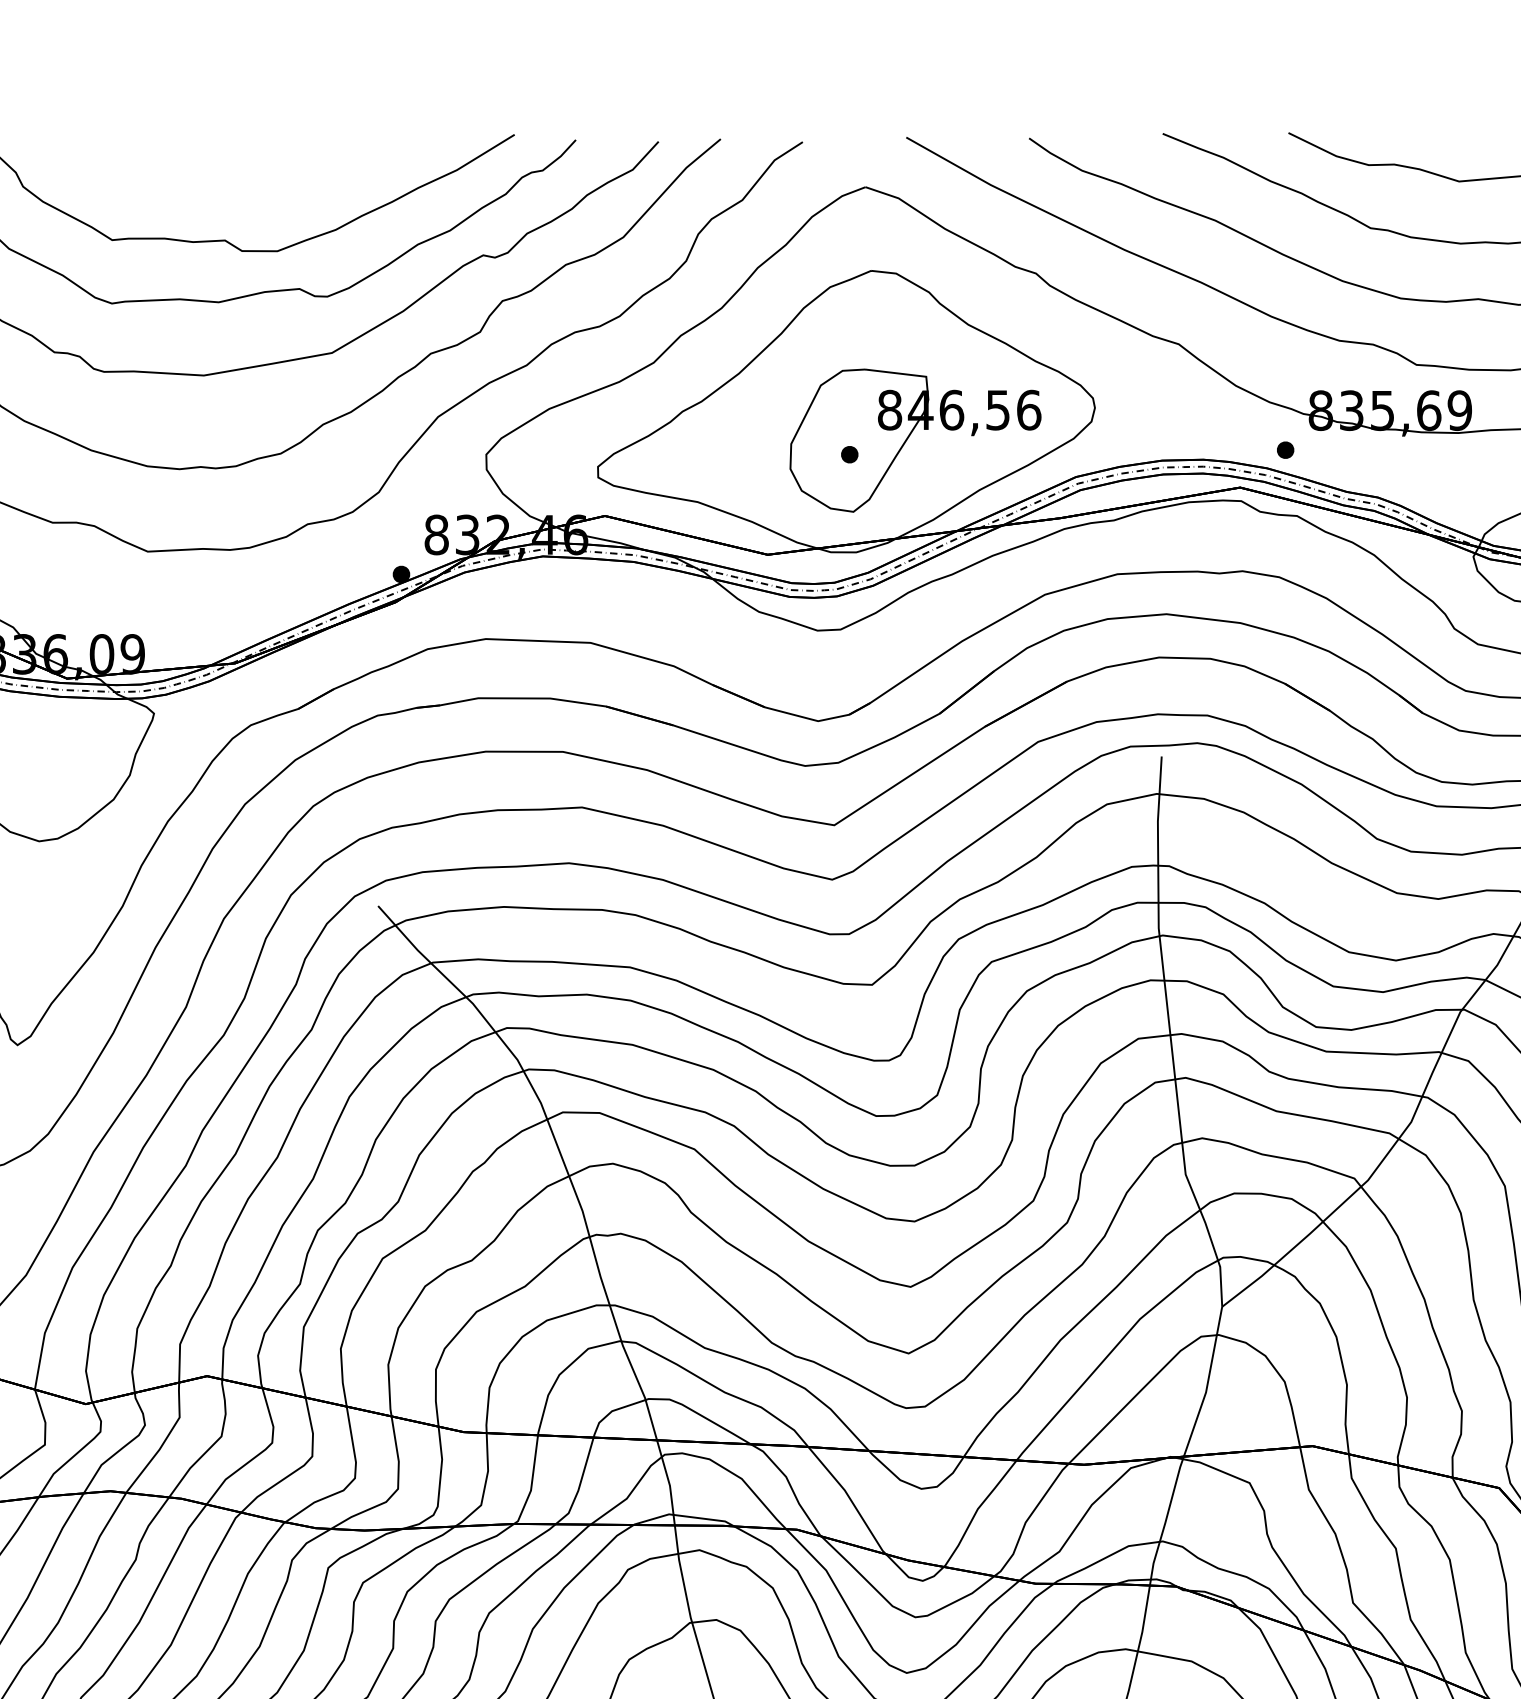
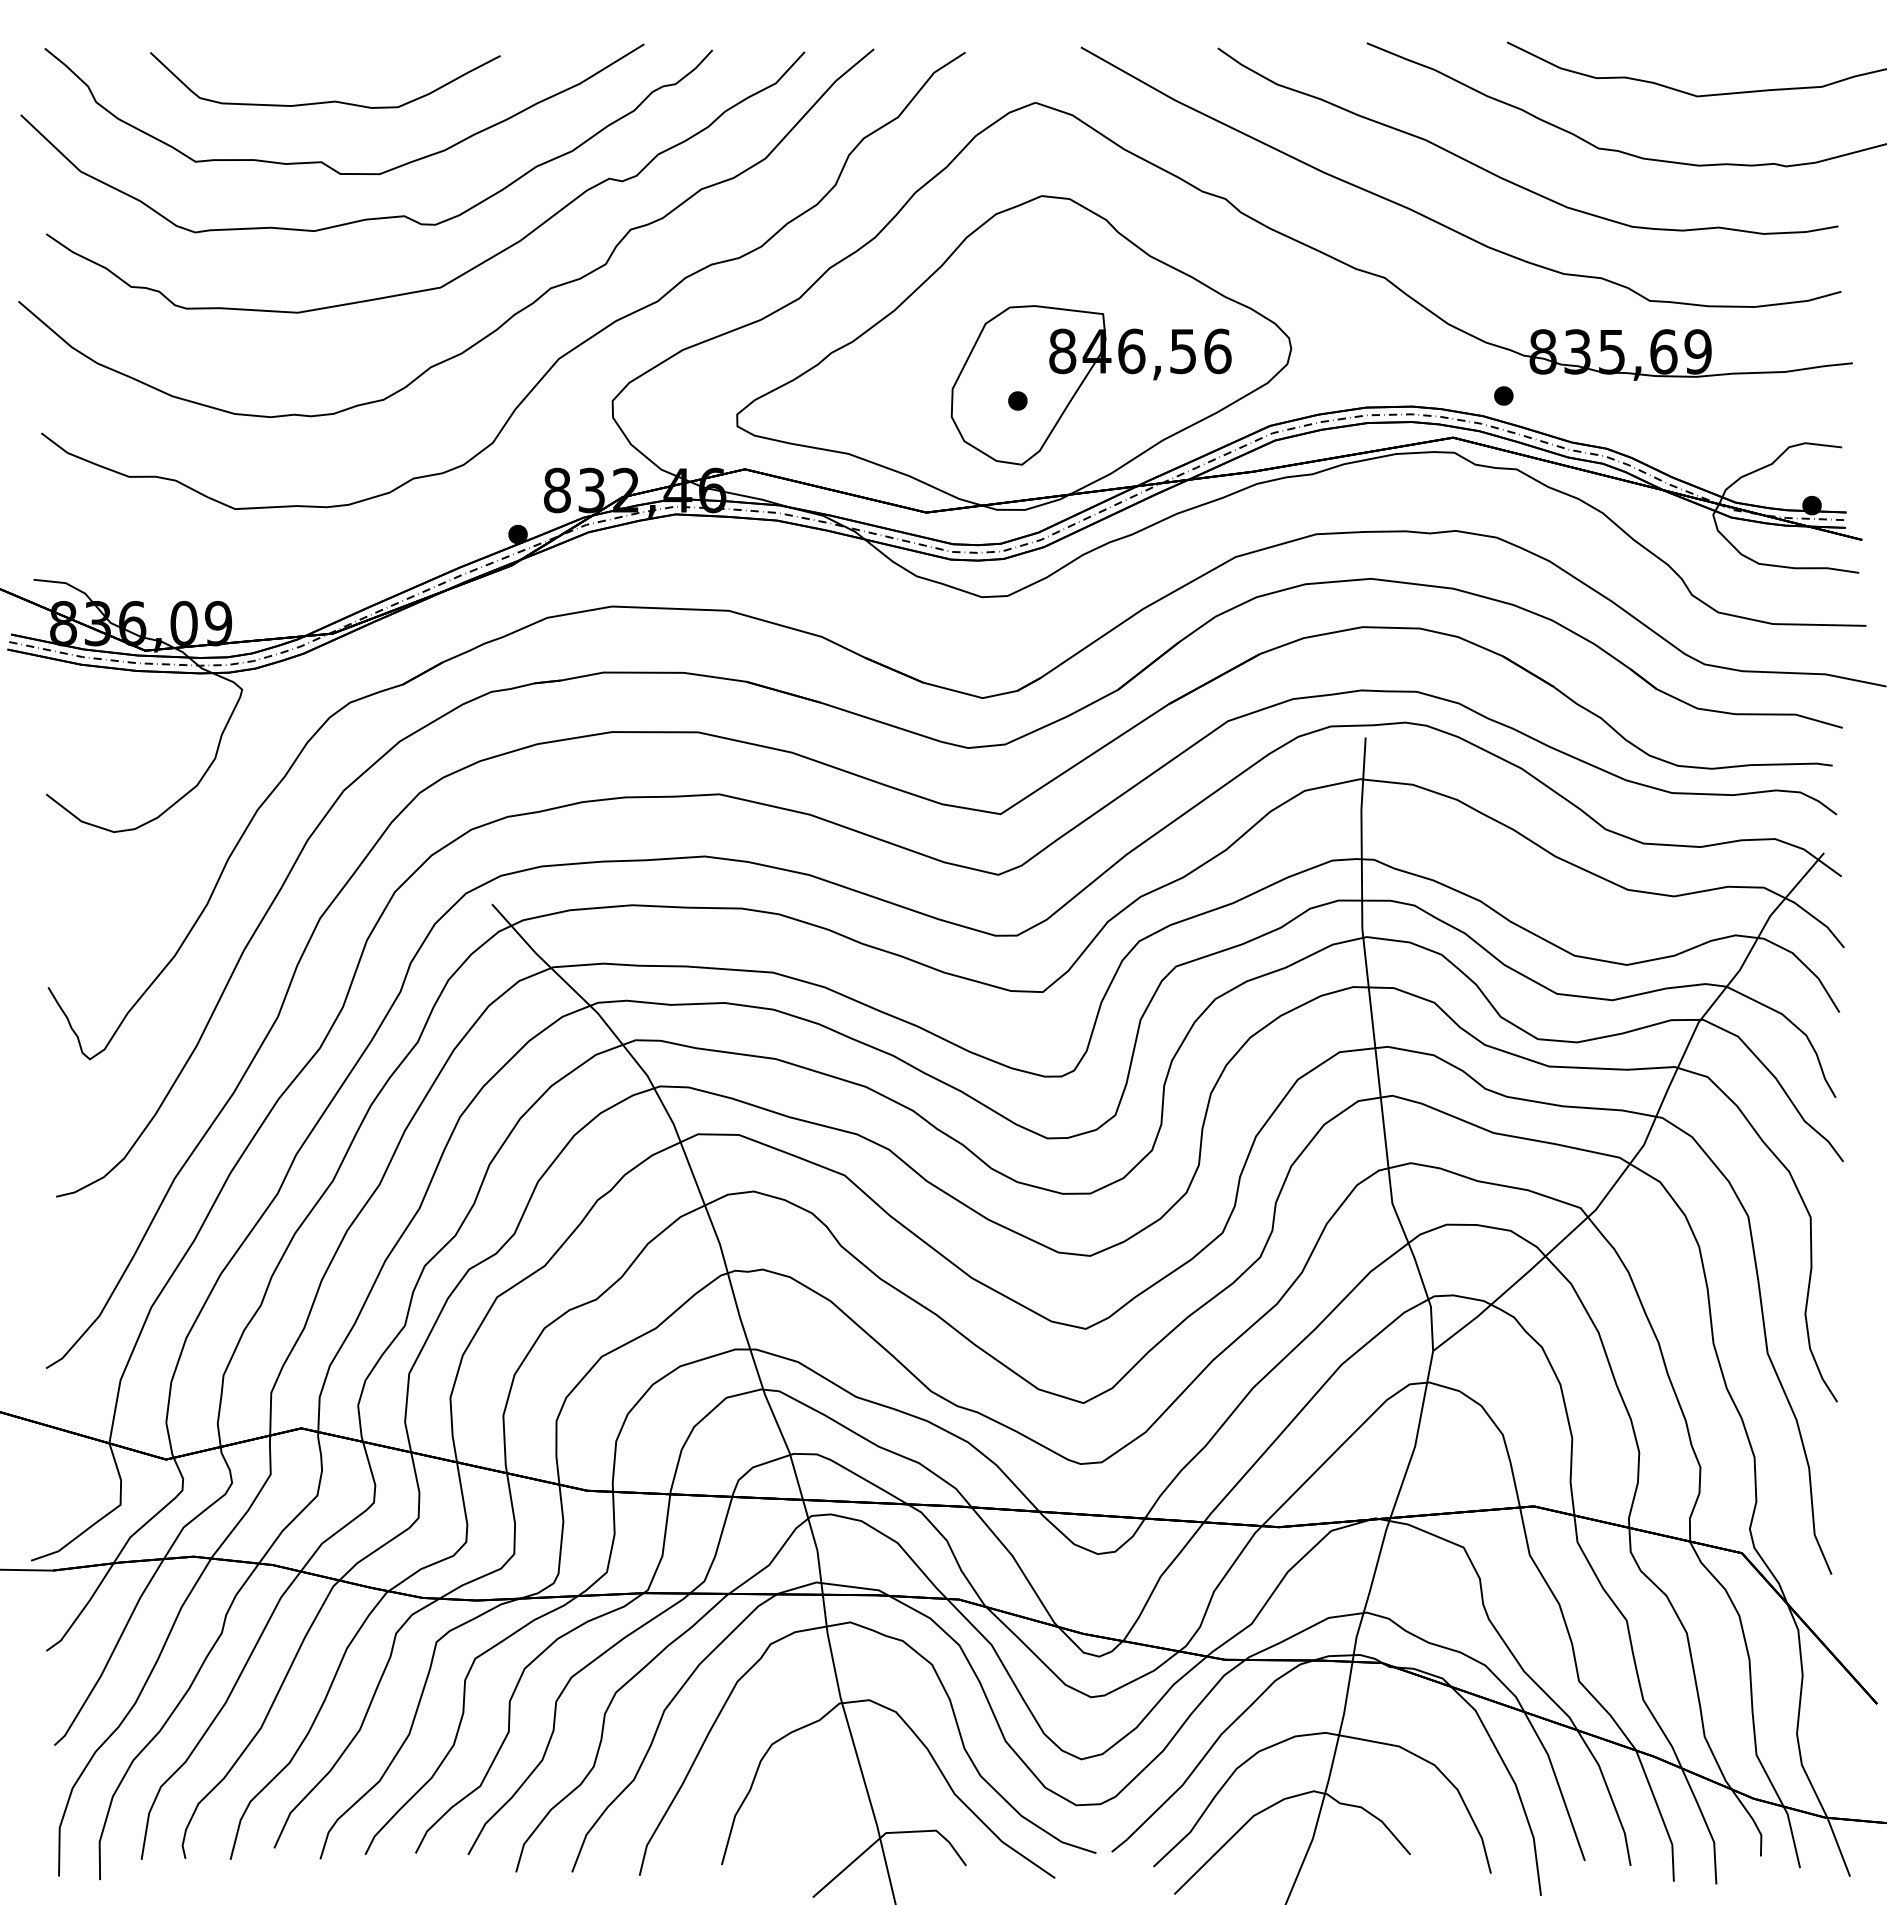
curve: (228, 186) -> (325, 101), added

